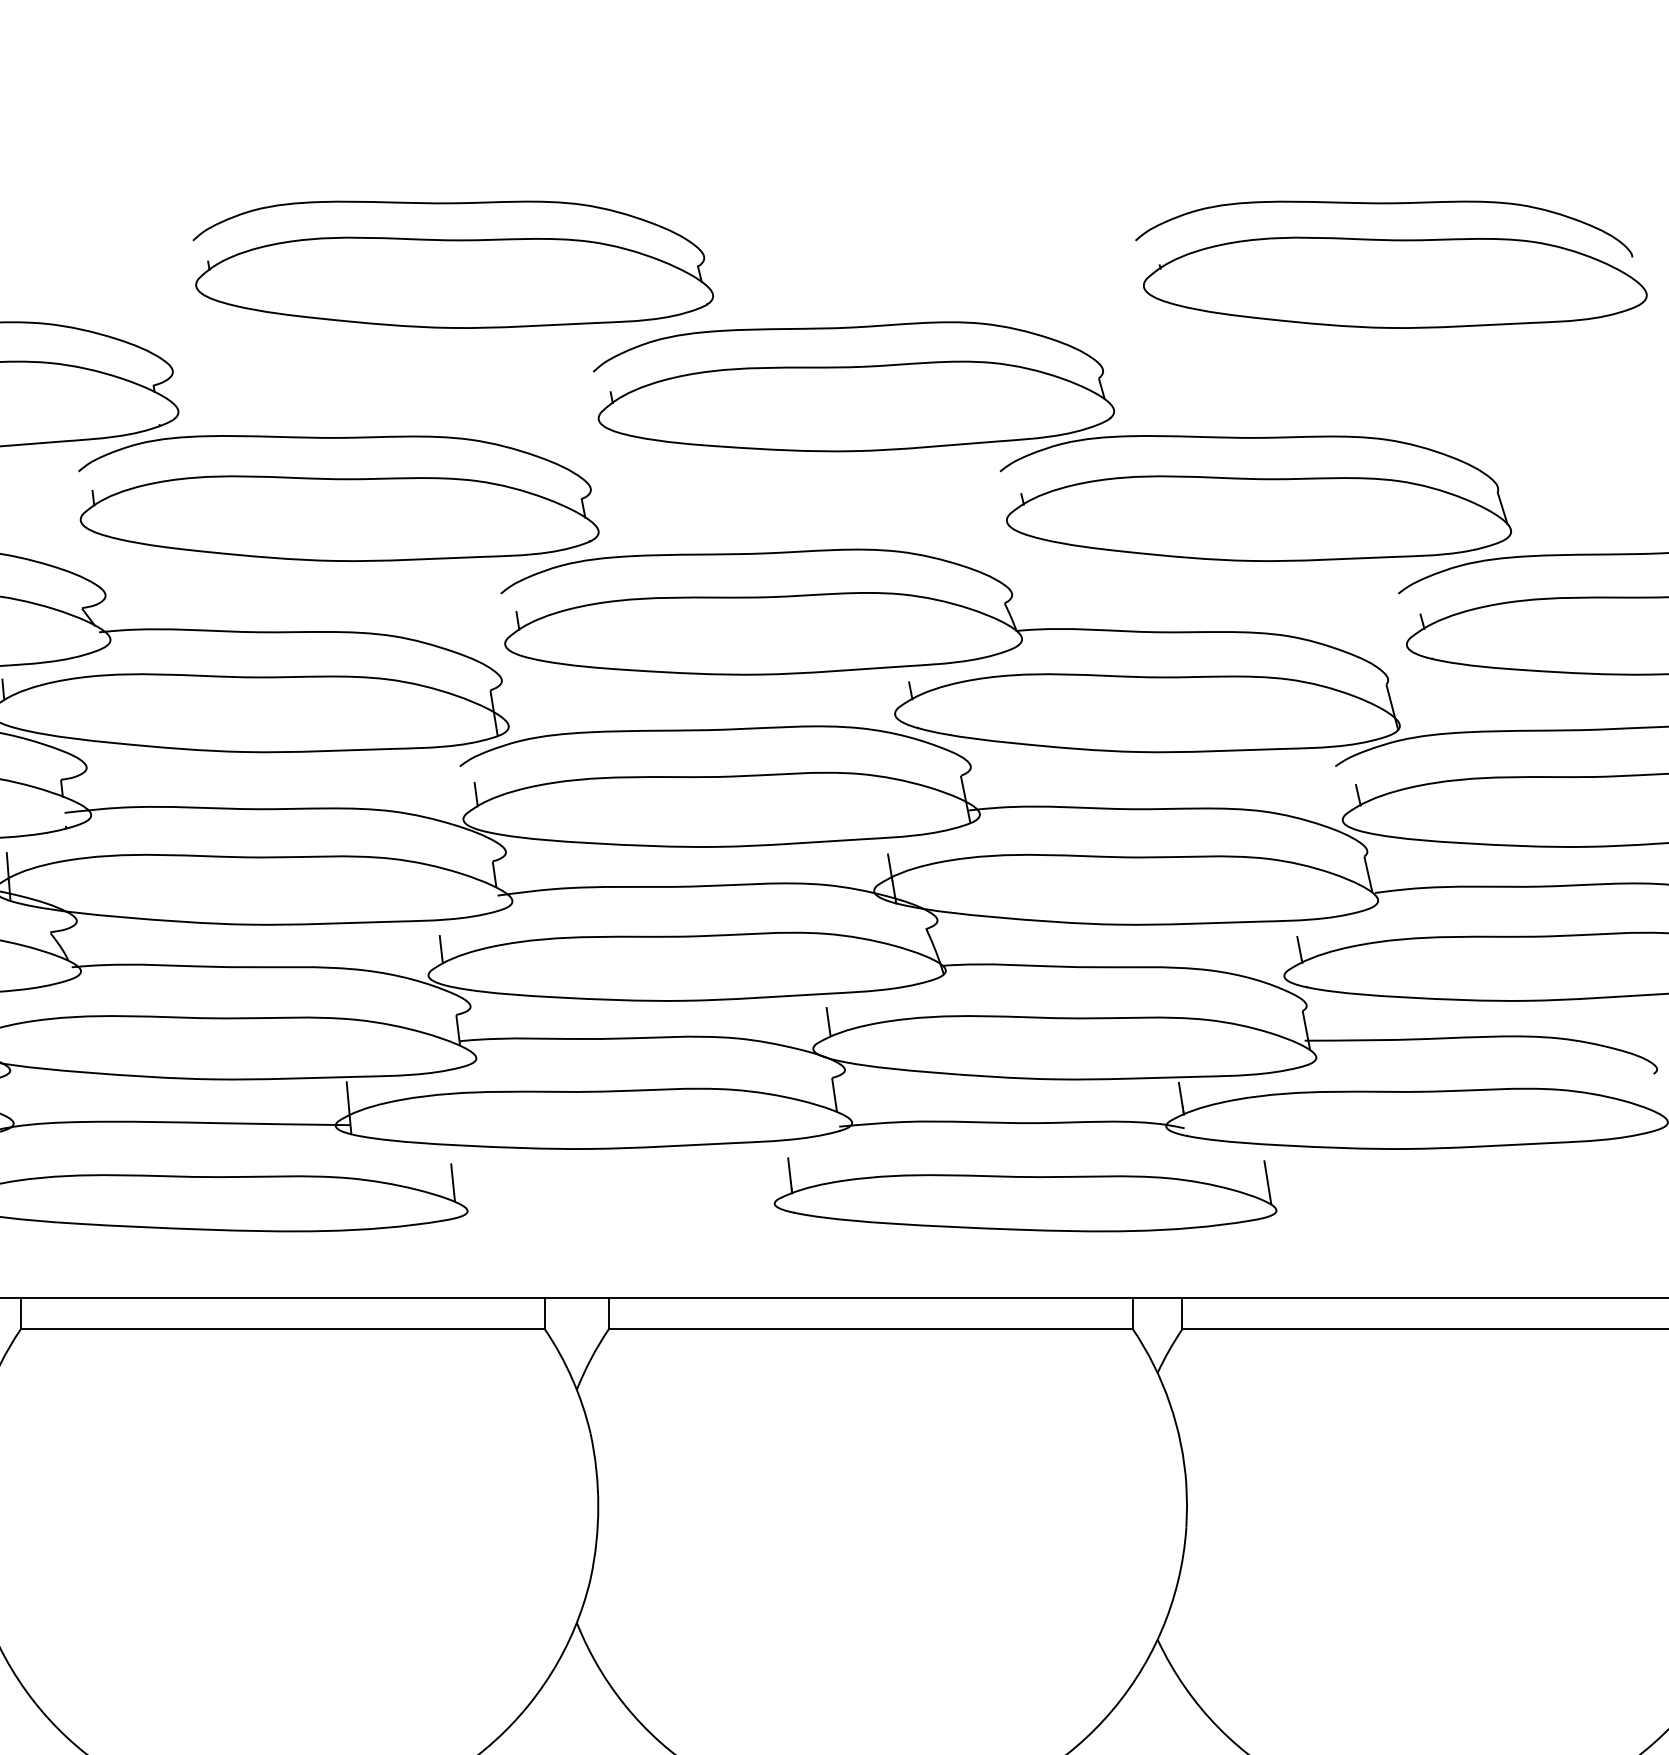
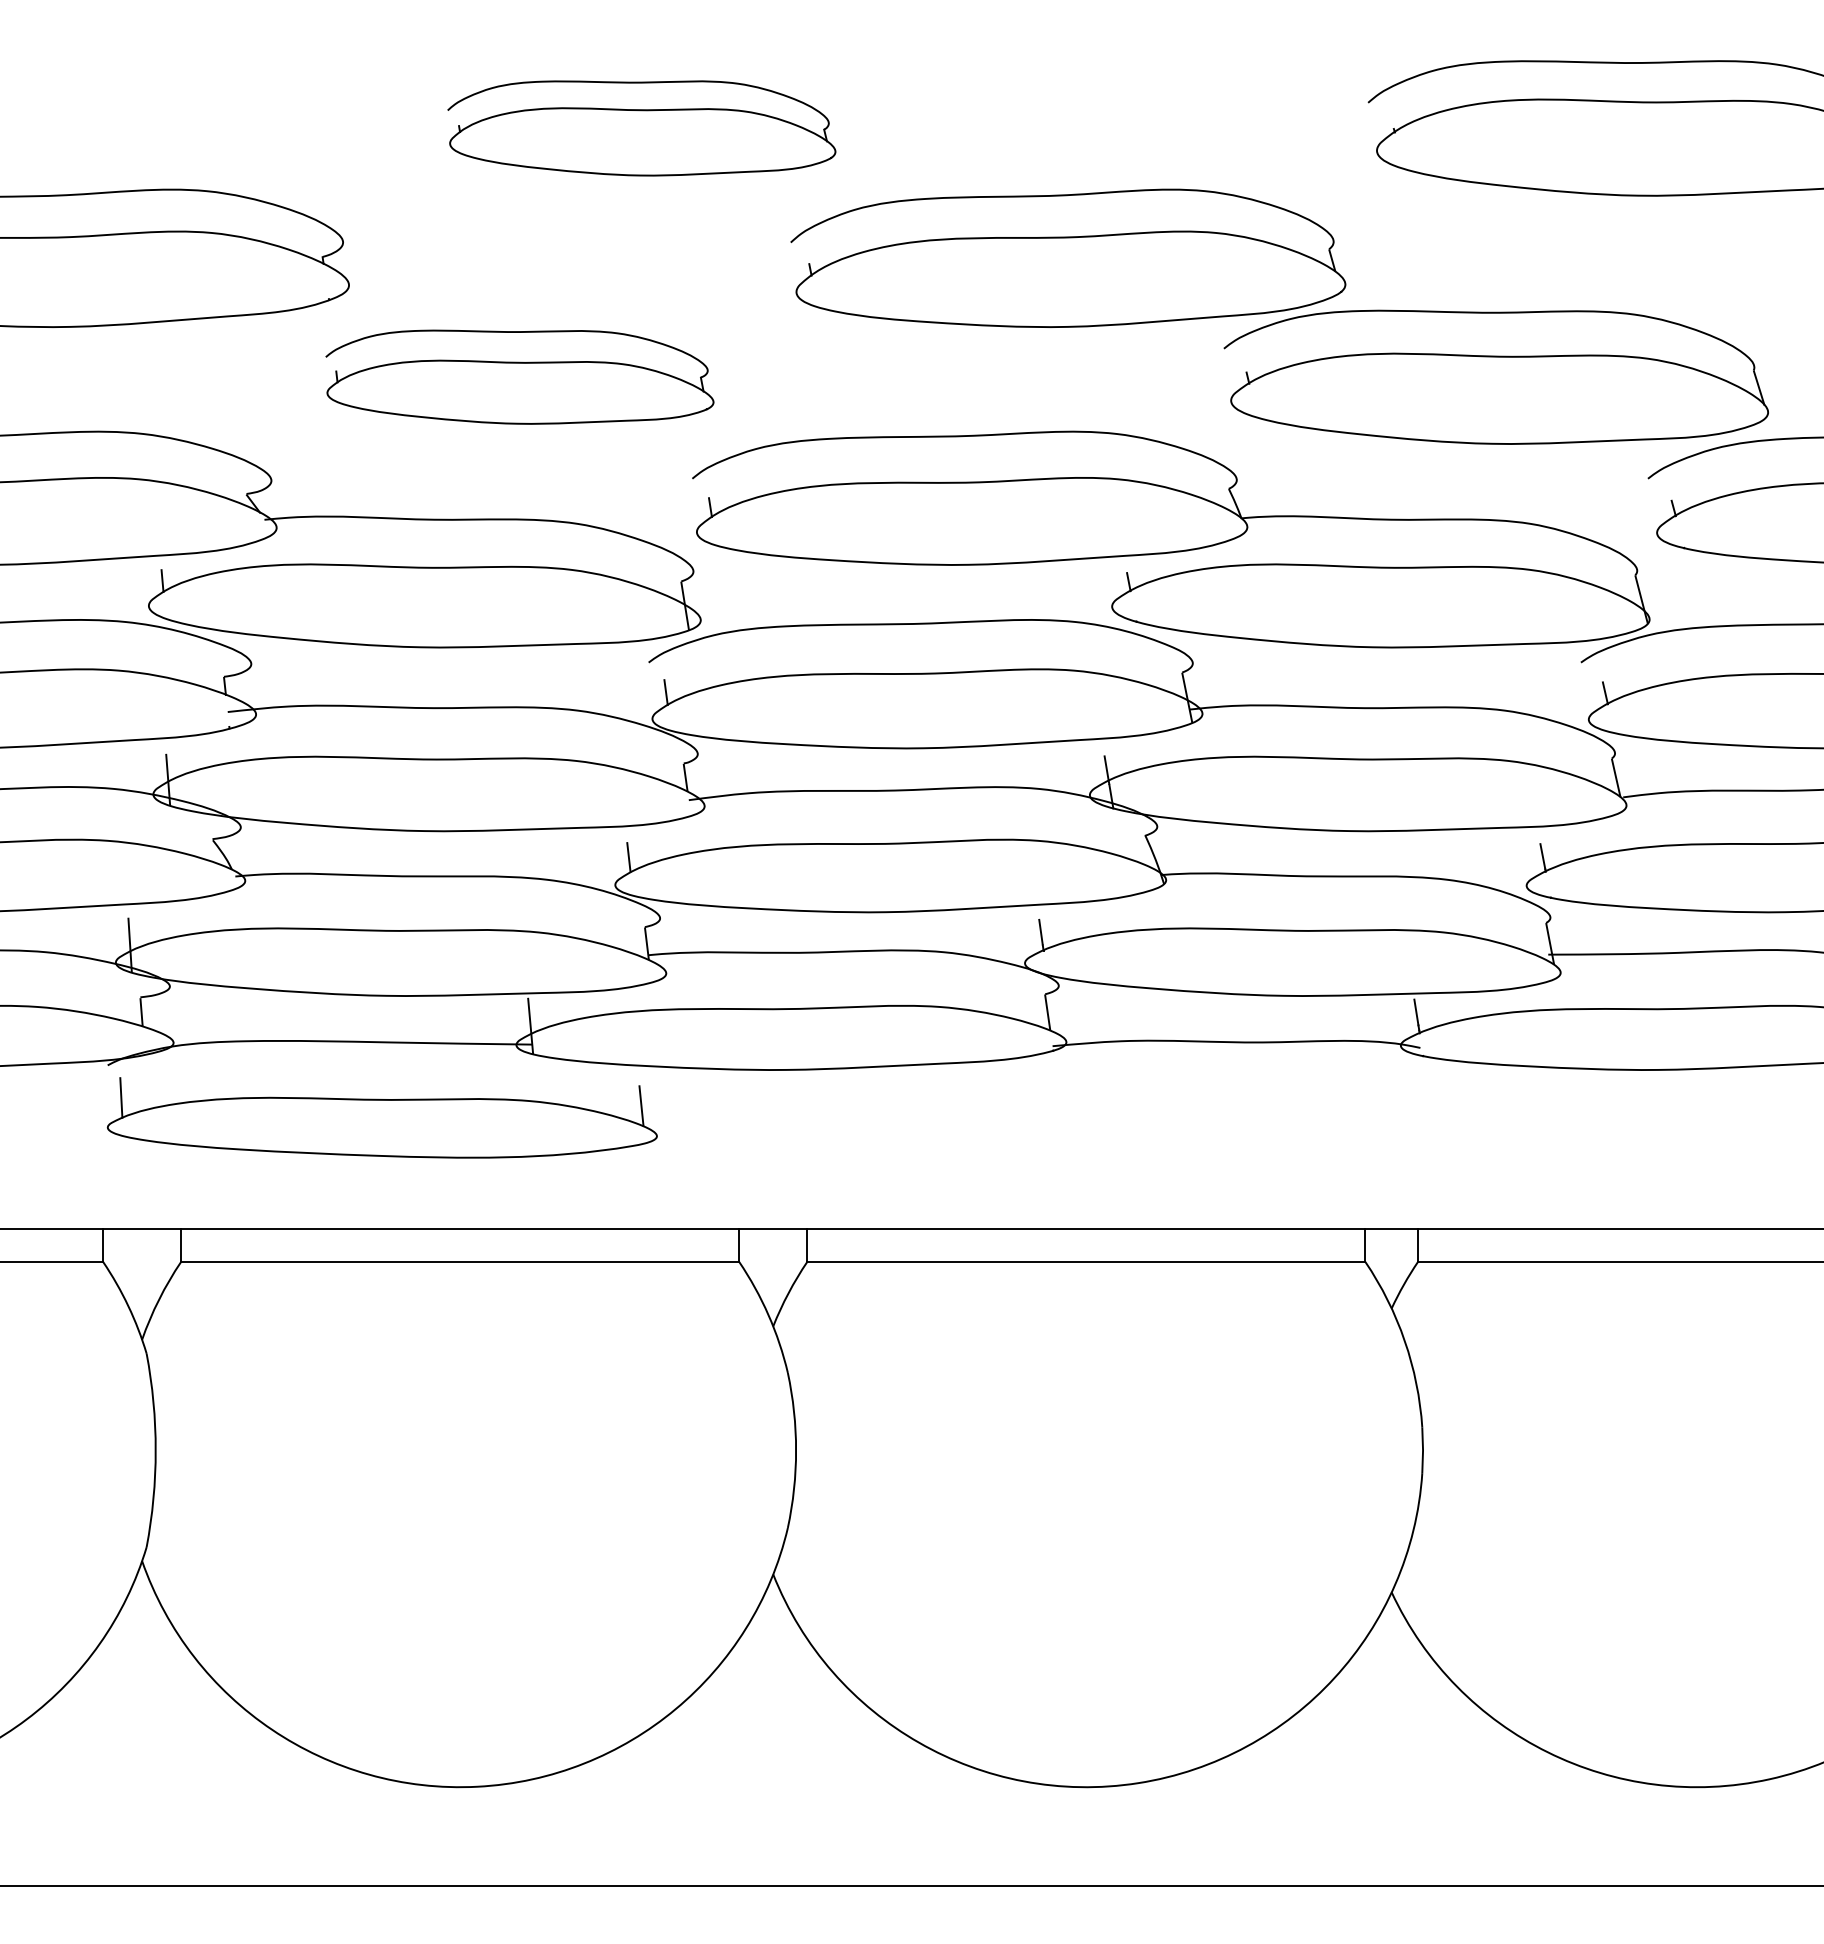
part: (453, 264) -> (641, 128), size x0.7
part: (338, 497) -> (519, 376), size x0.7
part: (1025, 1194) -> (1251, 1118), removed

